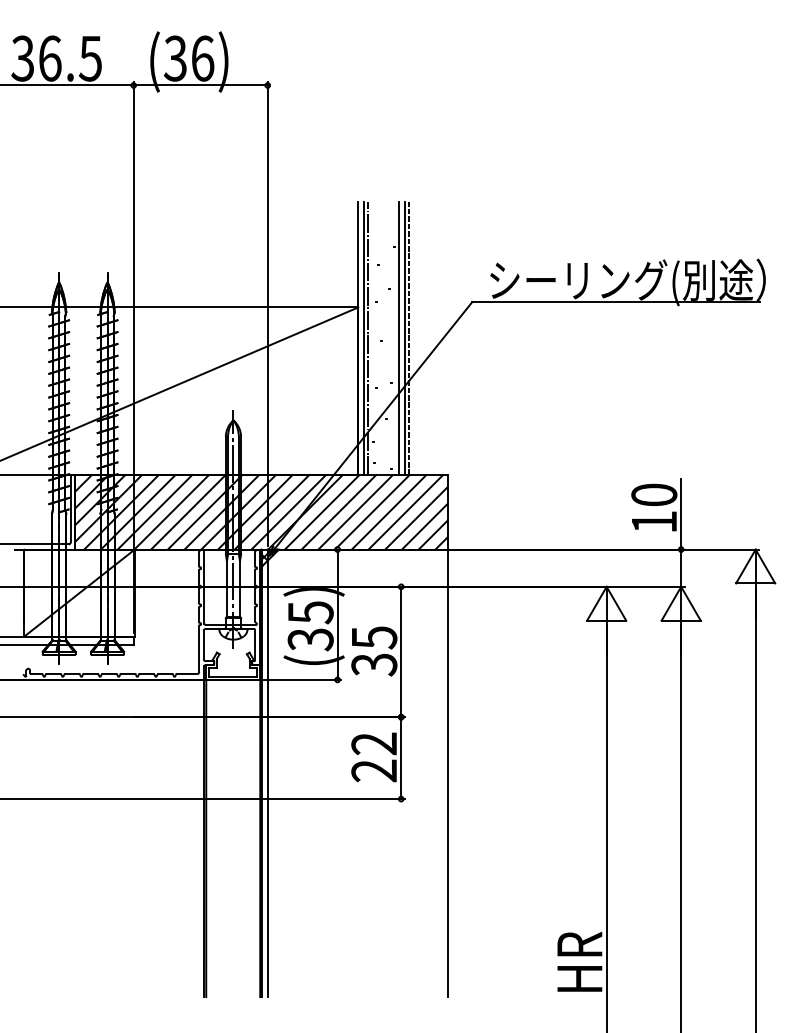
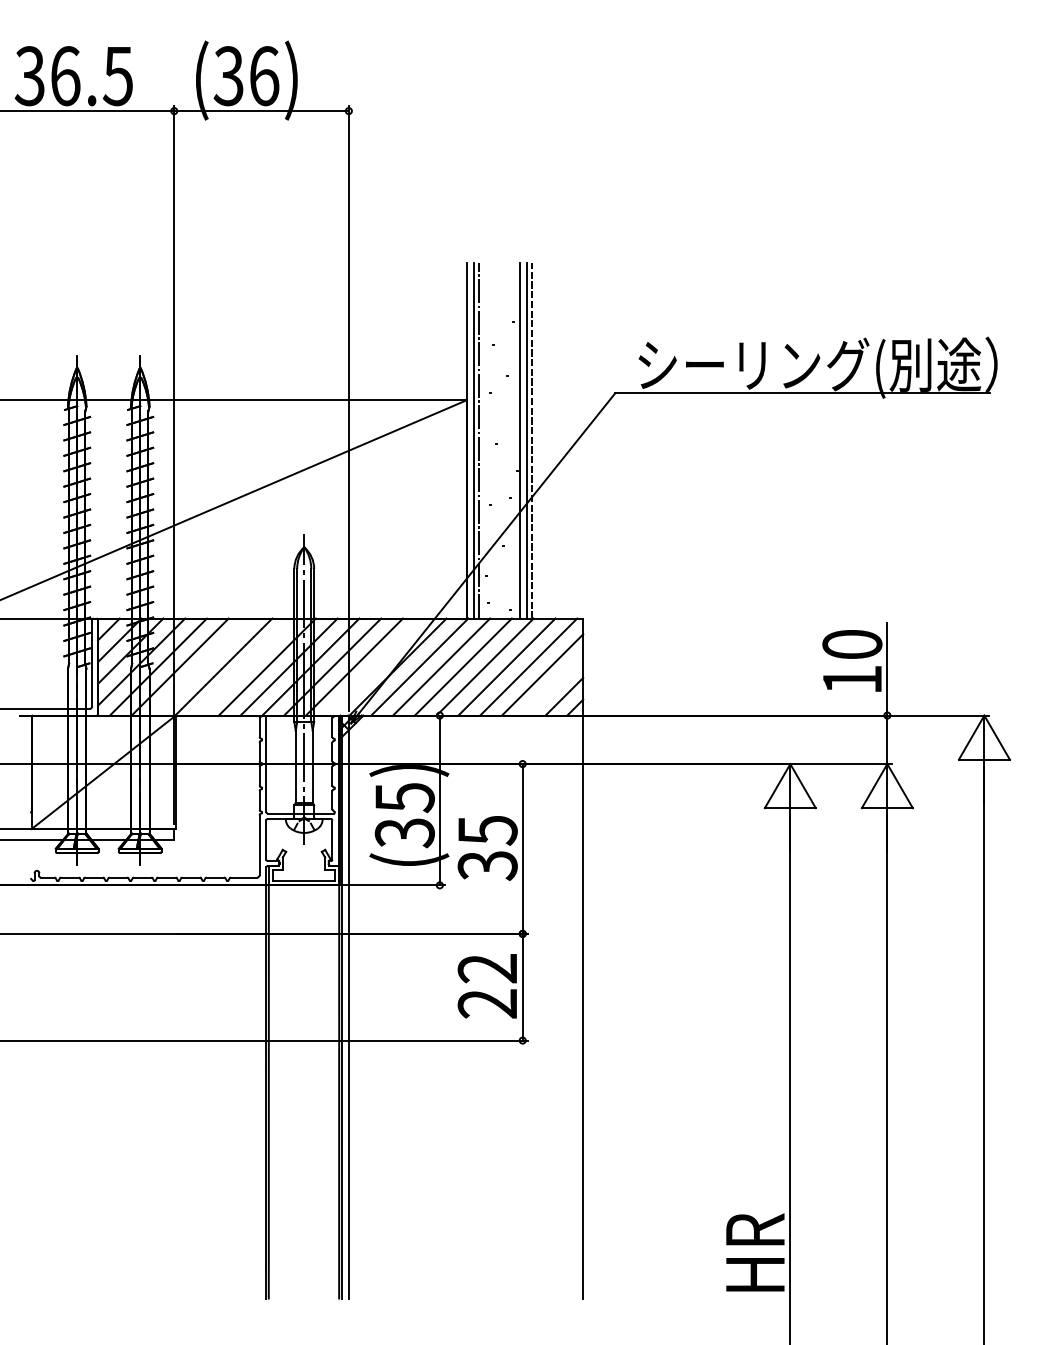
line: (154, 511) -> (201, 666), removed
line: (188, 511) -> (245, 666), removed
line: (288, 511) -> (375, 666), removed
line: (424, 526) -> (553, 685), removed

